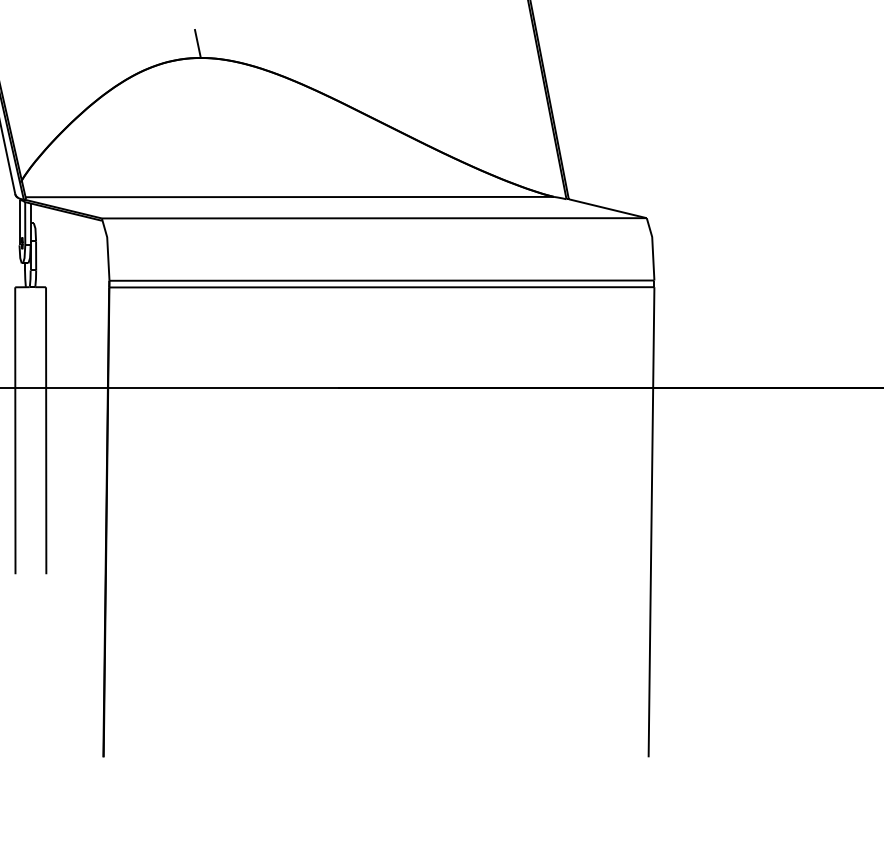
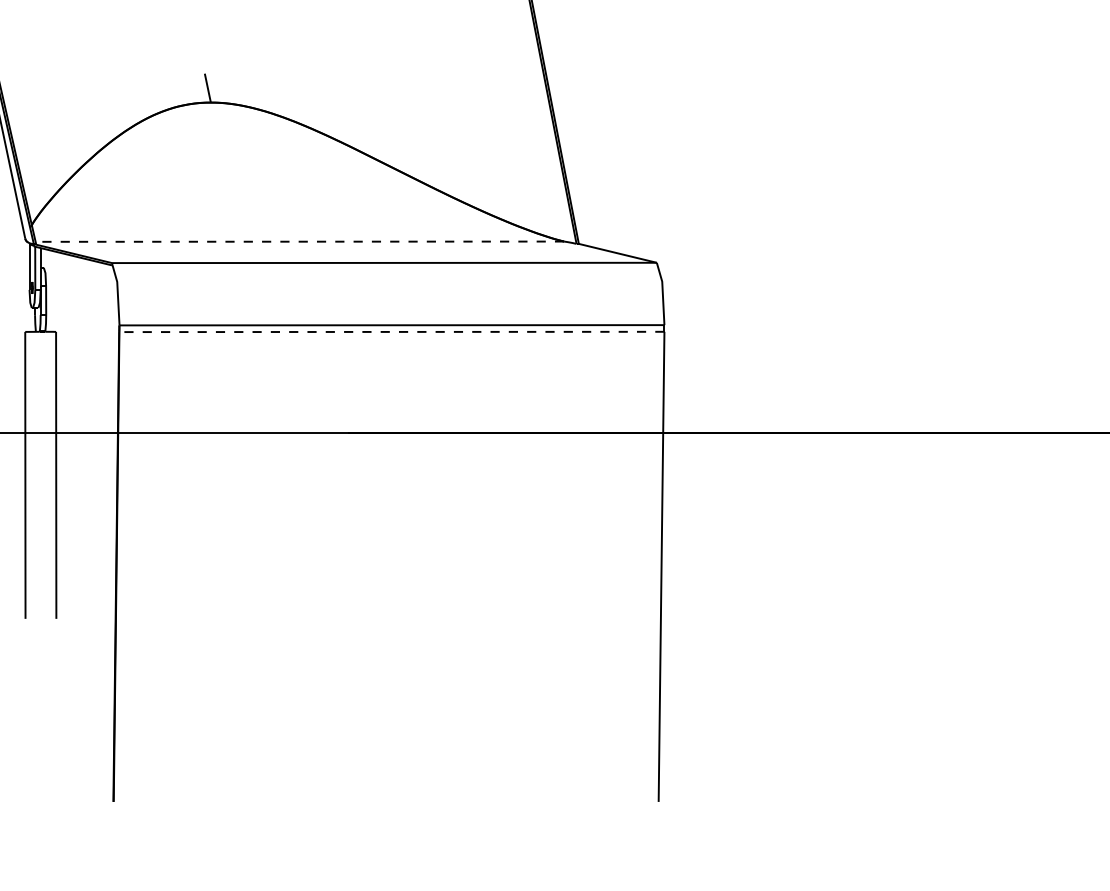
line: (289, 196) -> (299, 241), solid -> dashed
line: (381, 286) -> (391, 331), solid -> dashed

